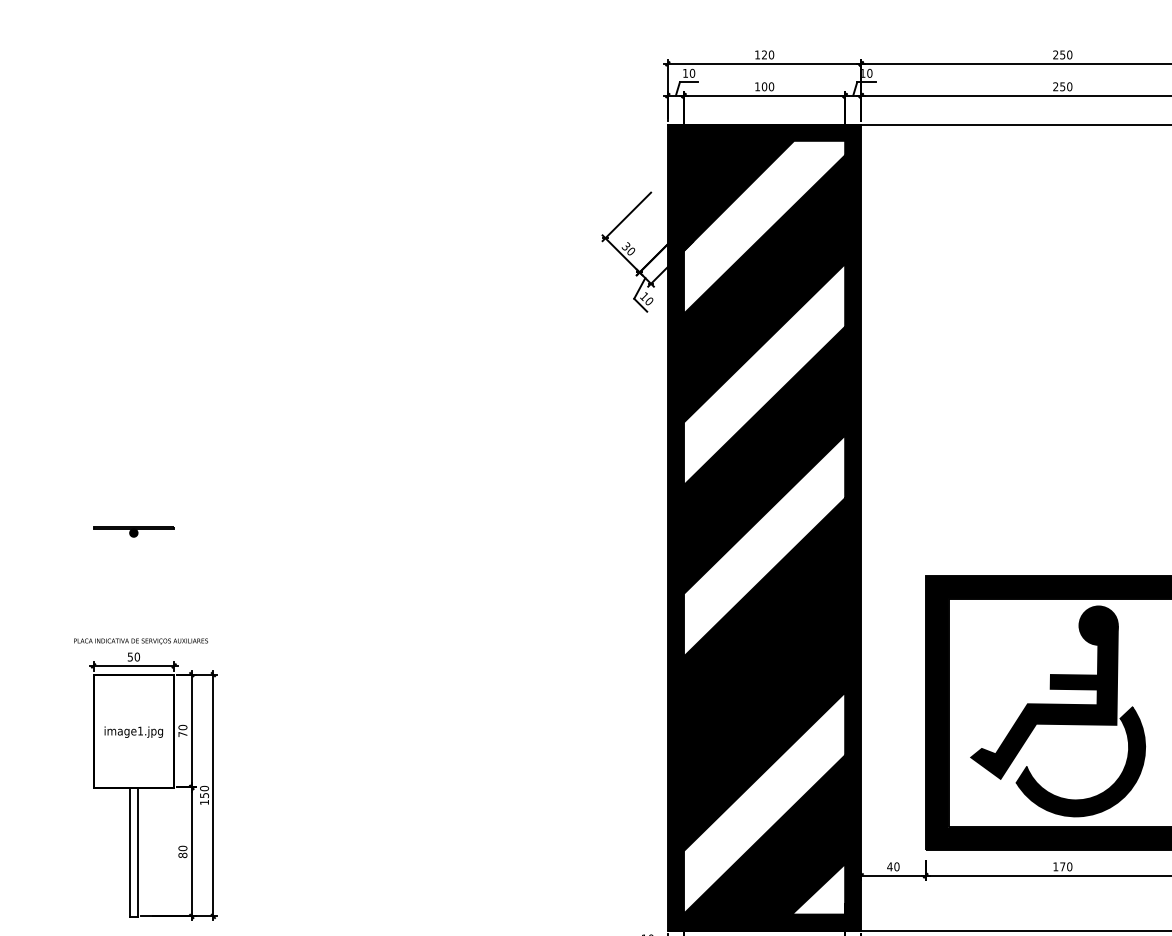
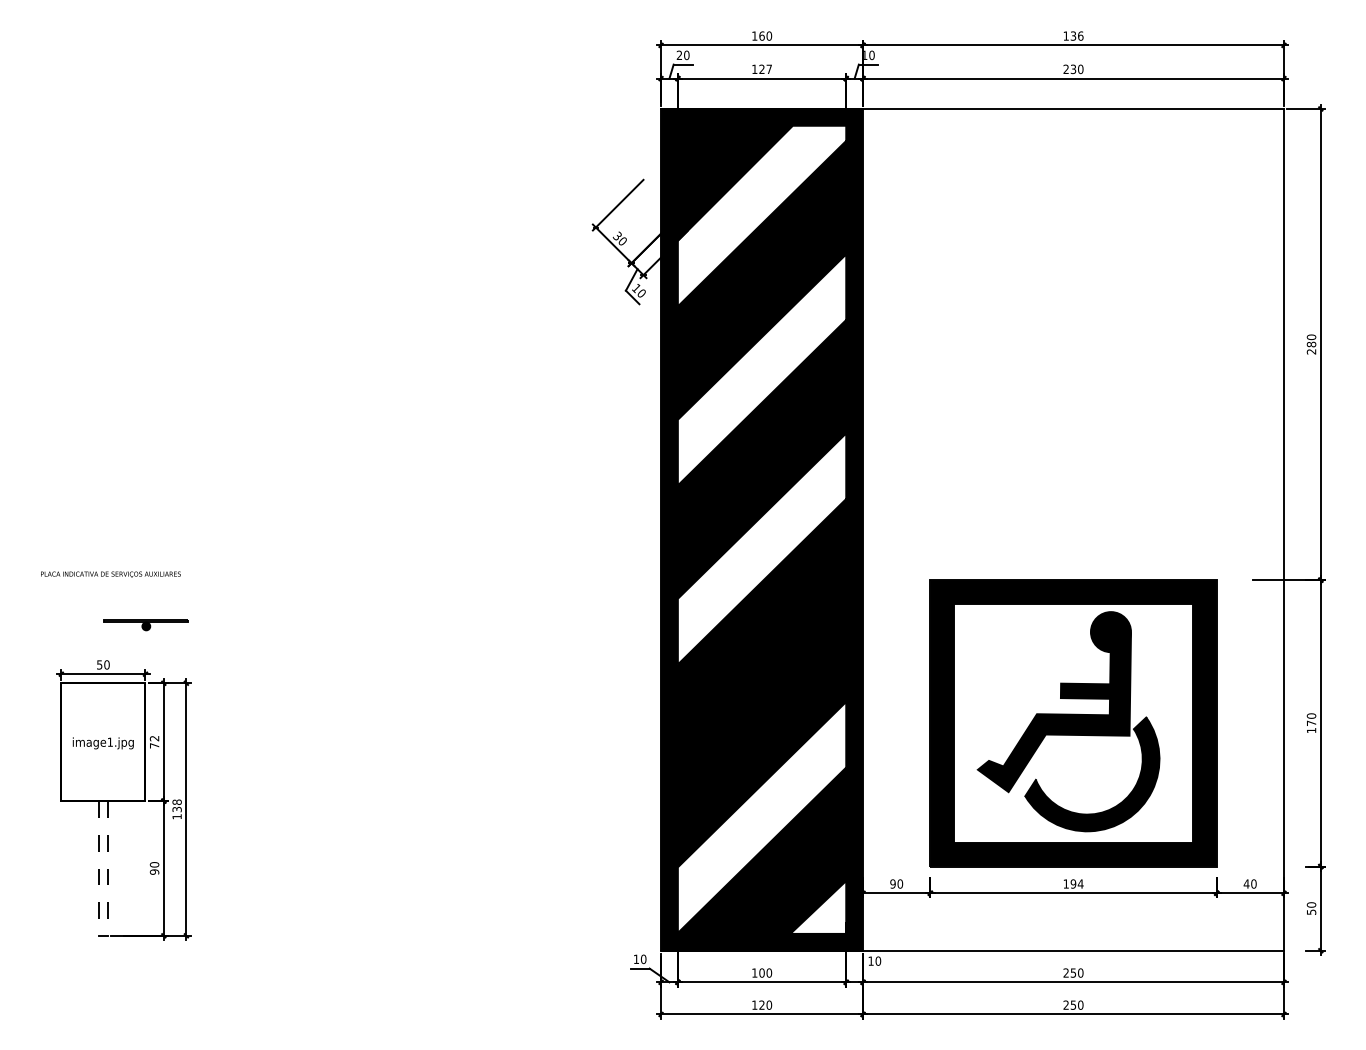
text: (764, 54) -> (761, 35), 120 -> 160
text: (1062, 54) -> (1073, 35), 250 -> 136
text: (684, 72) -> (678, 54), 10 -> 20
text: (1062, 85) -> (1073, 68), 250 -> 230
text: (767, 86) -> (765, 69), 100 -> 127
part: (133, 532) -> (145, 625), moved
text: (140, 641) -> (110, 574), moved
text: (182, 727) -> (154, 738), 70 -> 72
text: (203, 791) -> (176, 805), 150 -> 138
line: (130, 852) -> (99, 869), solid -> dashed
line: (137, 852) -> (107, 869), solid -> dashed
text: (182, 854) -> (154, 871), 80 -> 90
text: (889, 866) -> (892, 883), 40 -> 90
text: (1065, 866) -> (1076, 883), 170 -> 194

